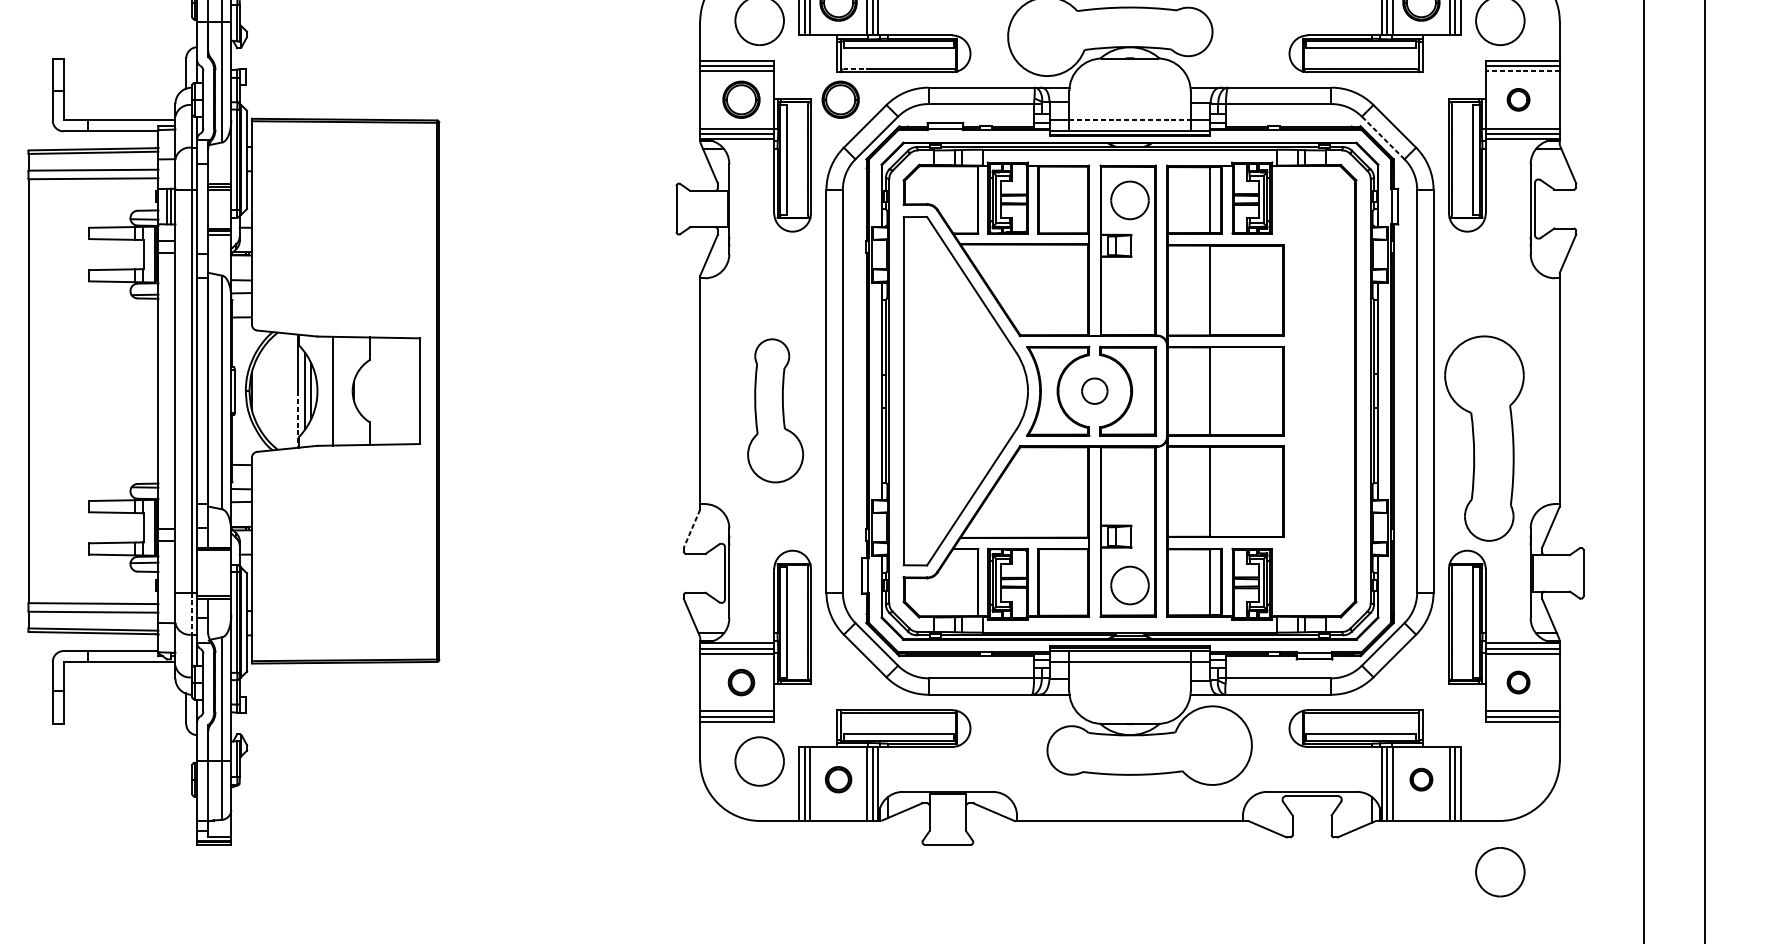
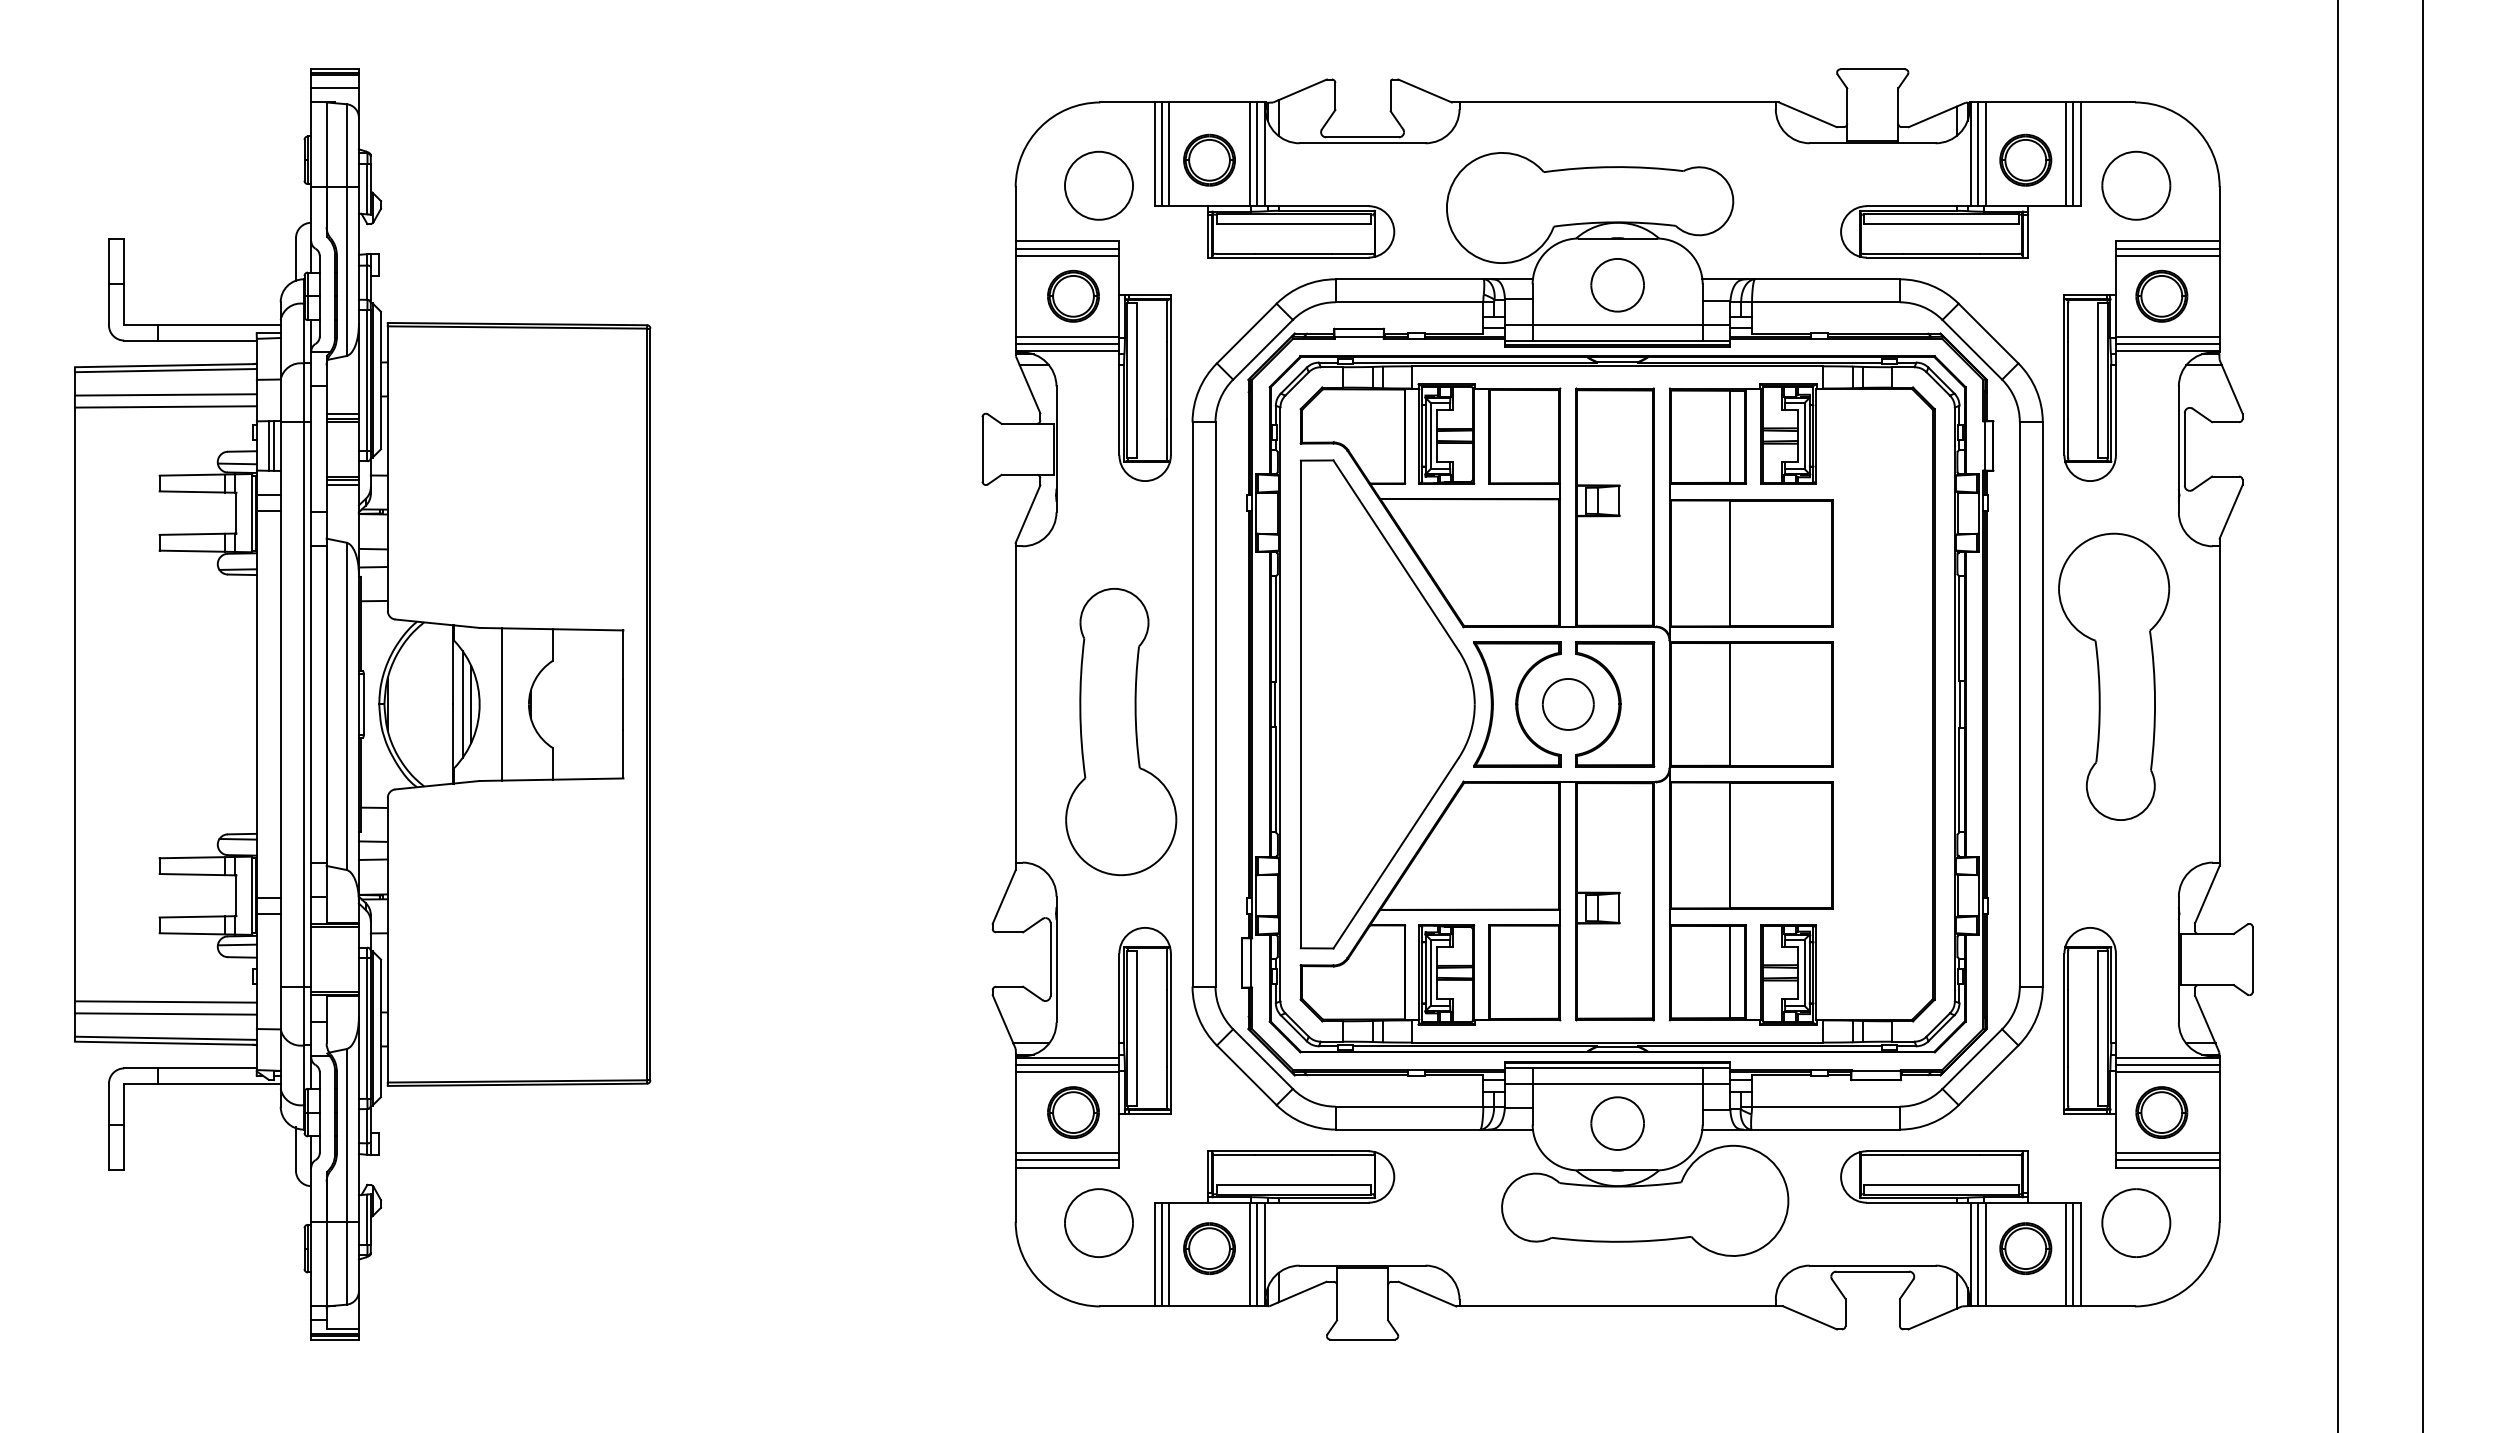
line: (857, 69) -> (1235, 253), dashed -> solid
line: (1522, 71) -> (2167, 256), dashed -> solid
part: (840, 99) -> (1212, 295), removed
part: (1518, 99) -> (2161, 296), size x1.67
line: (1130, 120) -> (1618, 325), dashed -> solid
line: (1382, 137) -> (1971, 349), dashed -> solid
part: (1129, 200) -> (1617, 285), moved
part: (1094, 391) -> (1568, 704), size x1.43
part: (775, 410) -> (1121, 731), size x1.43
line: (298, 419) -> (452, 744), dashed -> solid
part: (1484, 438) -> (2114, 676), moved
line: (692, 529) -> (1004, 897), dashed -> solid
part: (1129, 585) -> (1617, 1123), moved
line: (191, 614) -> (303, 1016), dashed -> solid
part: (741, 682) -> (1073, 1112), size x1.43
part: (1518, 682) -> (2161, 1112), size x1.67
part: (838, 779) -> (1209, 1248), size x1.43
part: (1421, 779) -> (2025, 1248), size x1.67
part: (1500, 871) -> (2136, 1222), moved

